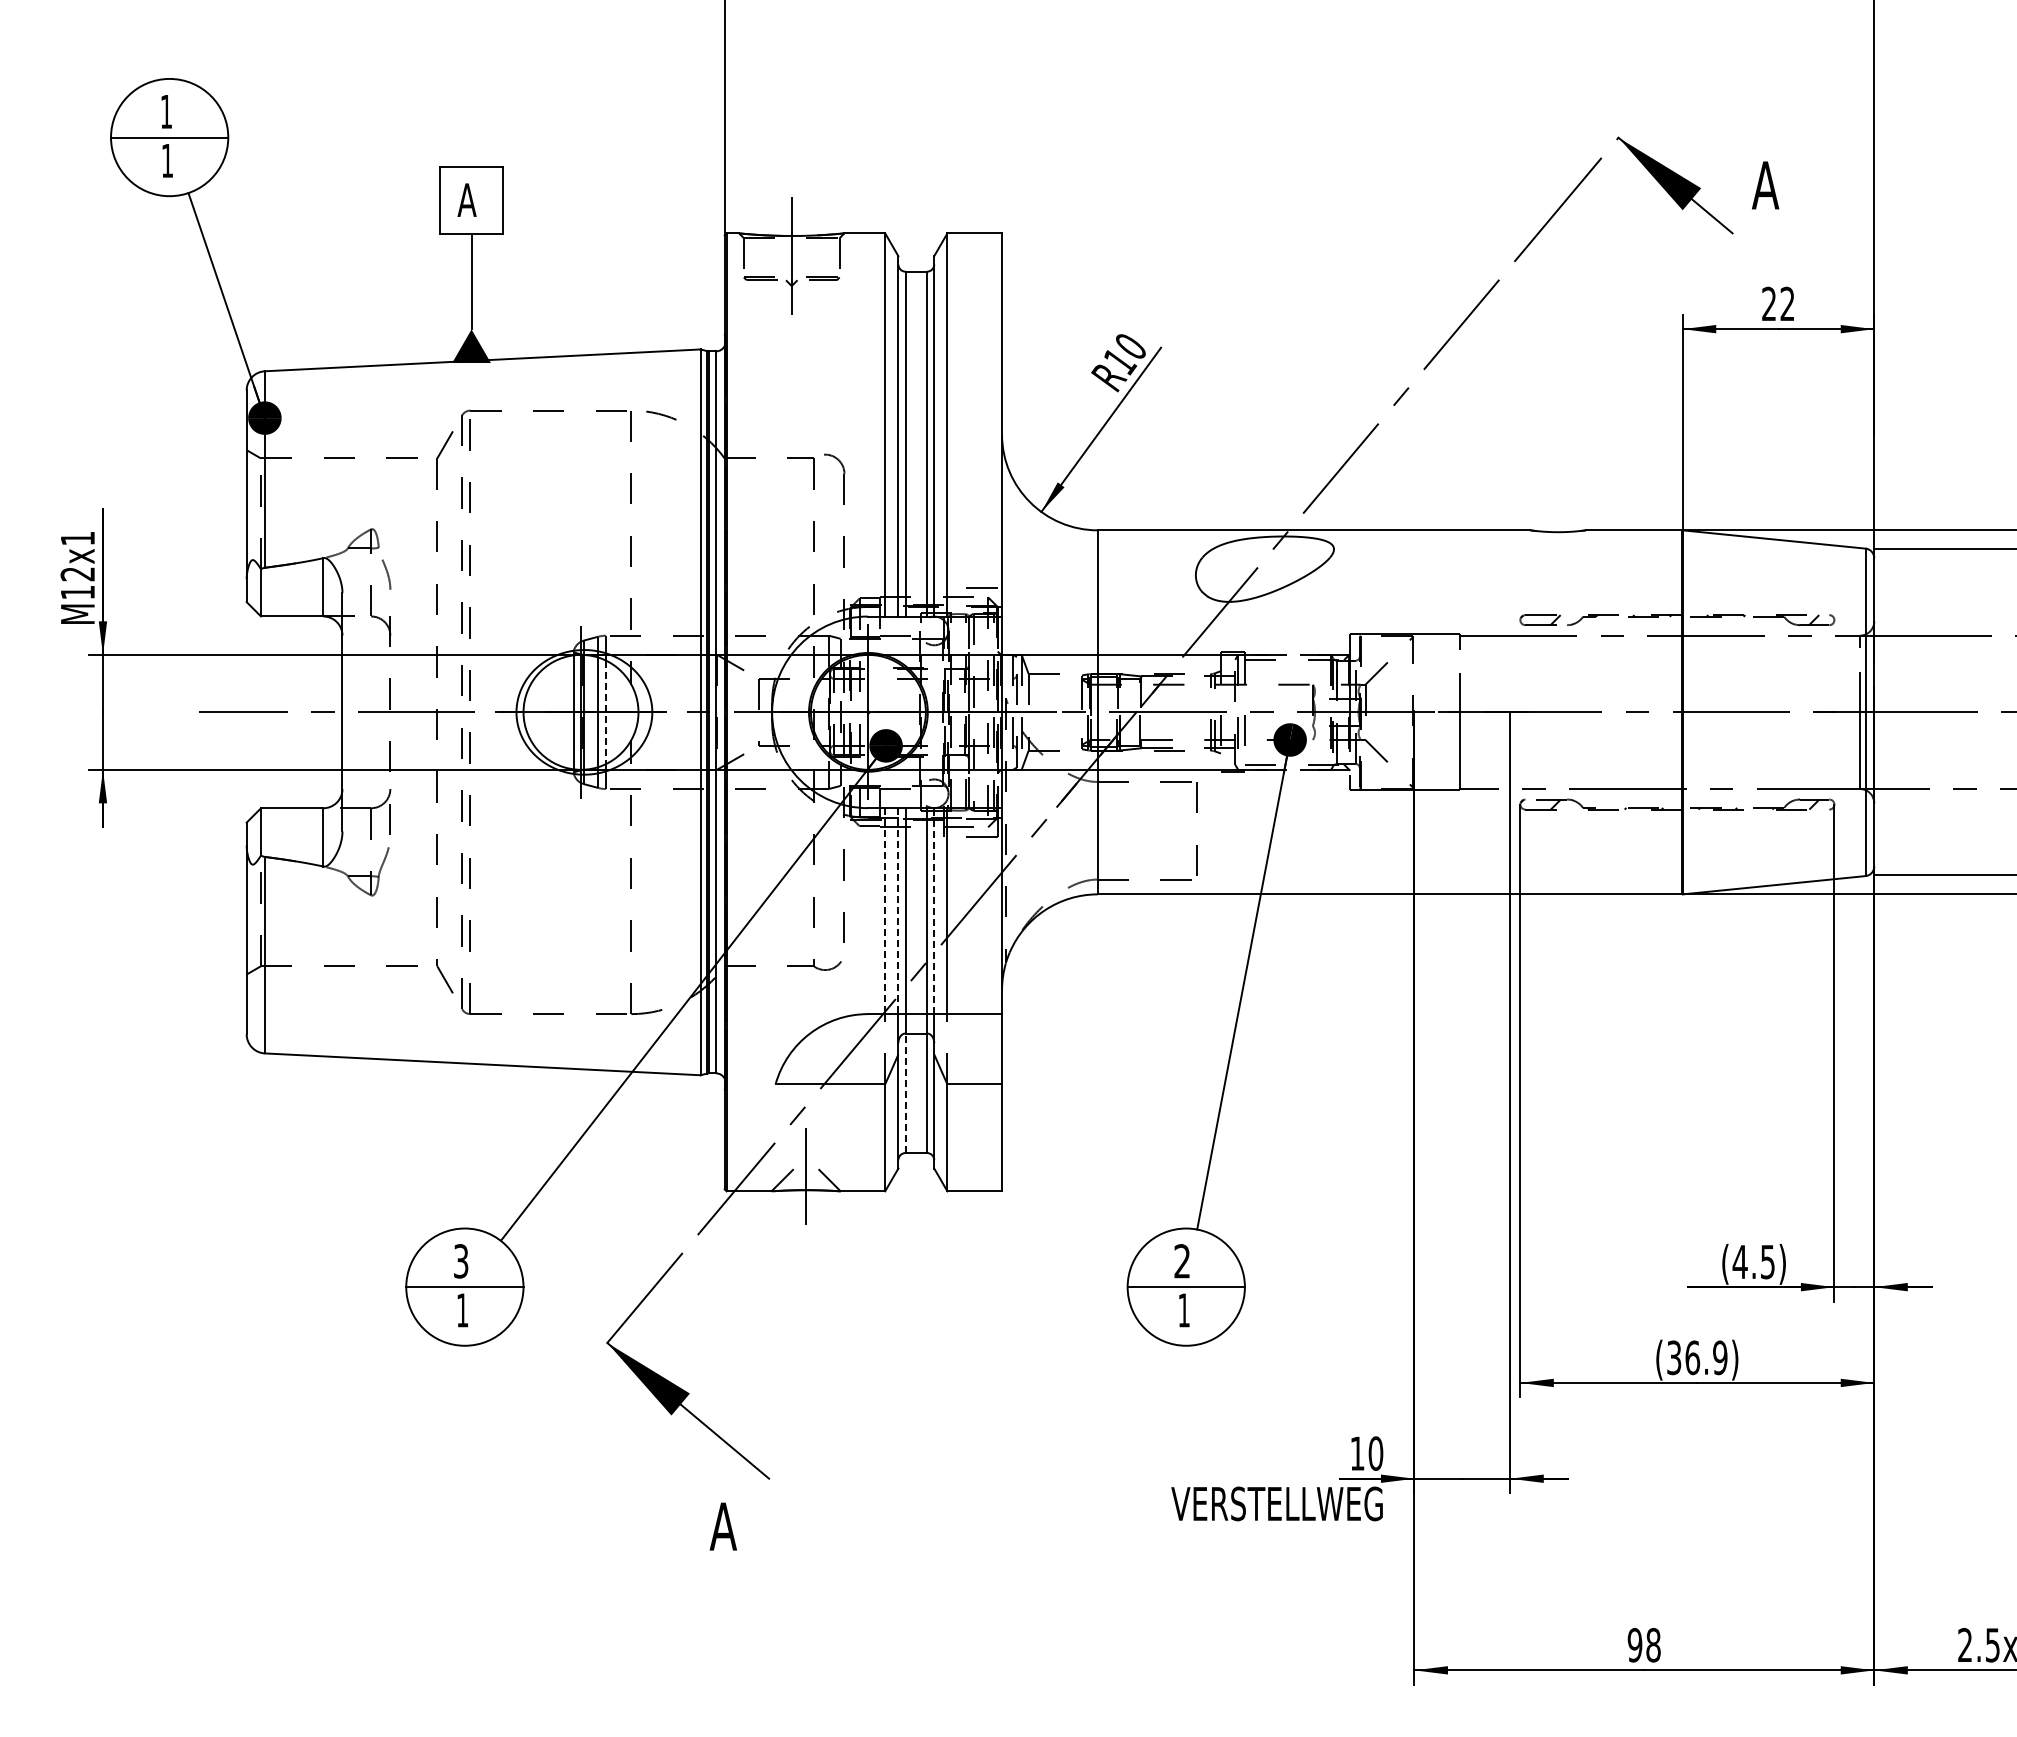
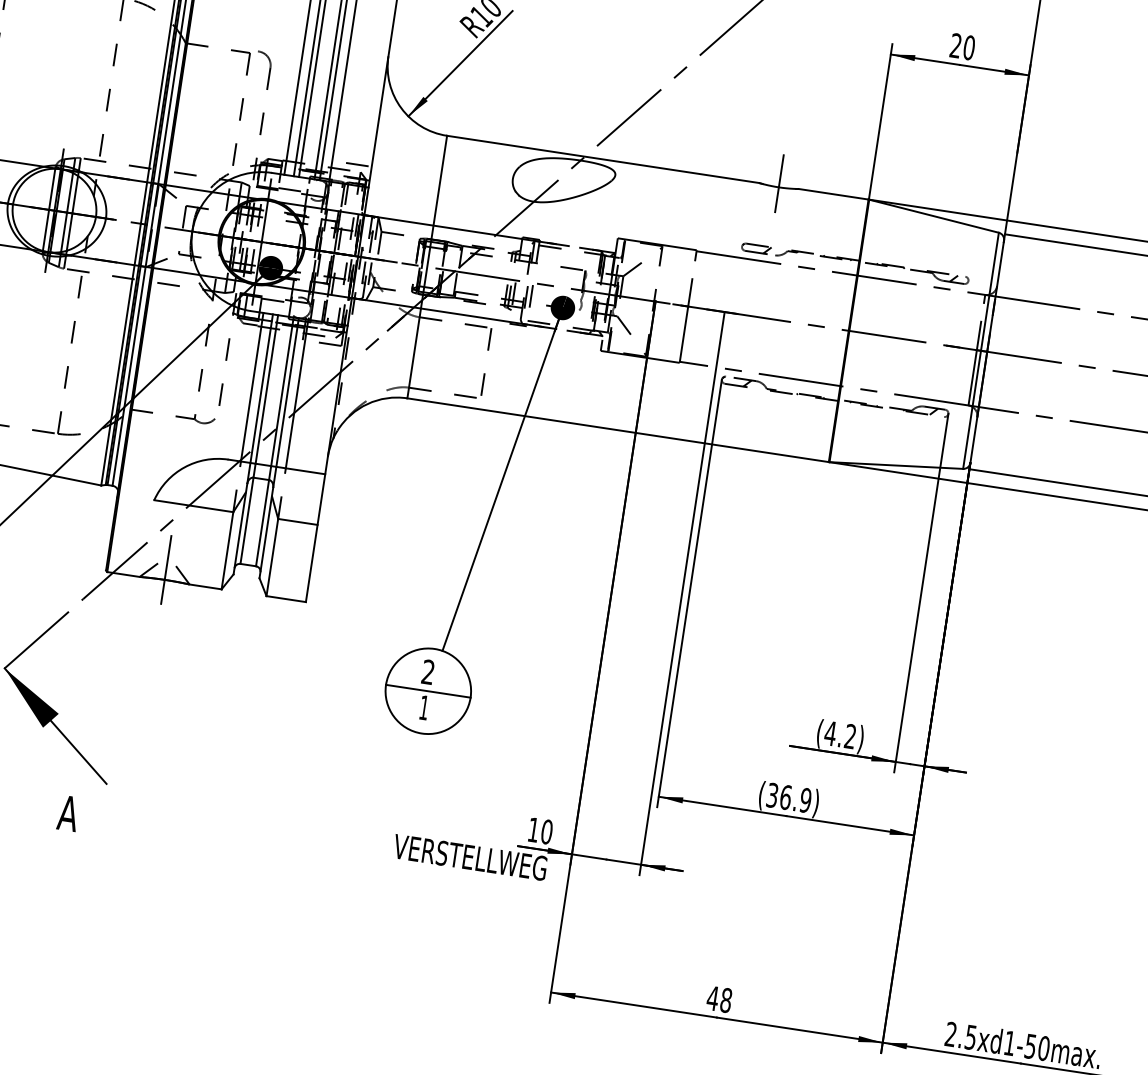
text: (1787, 303) -> (969, 47), 22 -> 20
line: (1558, 526) -> (779, 183), added
line: (605, 712) -> (72, 213), dashed -> solid
line: (885, 911) -> (252, 387), dashed -> solid
line: (898, 911) -> (261, 388), dashed -> solid
line: (934, 911) -> (287, 392), dashed -> solid
line: (905, 1093) -> (246, 520), dashed -> solid
text: (1767, 1261) -> (850, 736), (4.5) -> (4.2)
text: (1634, 1645) -> (712, 998), 98 -> 48

